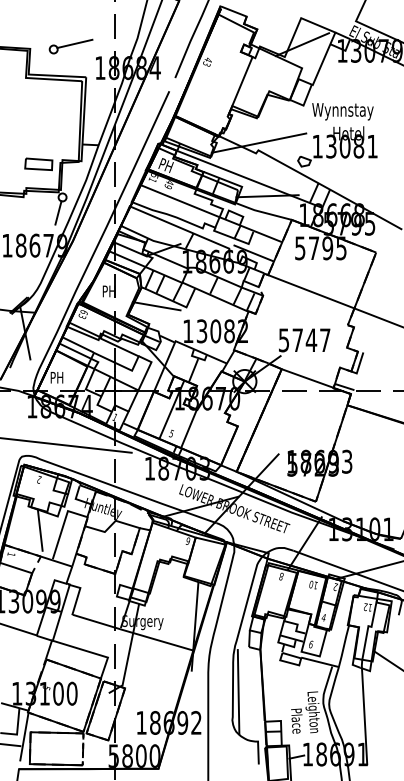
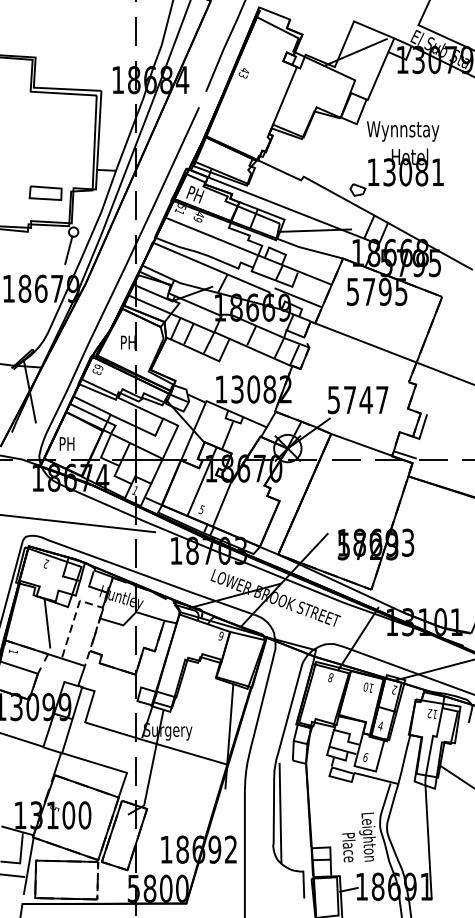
part: (70, 46) -> (82, 54), removed
line: (258, 142) -> (303, 167), removed
line: (156, 306) -> (184, 360), removed
line: (78, 514) -> (92, 604), solid -> dashed

